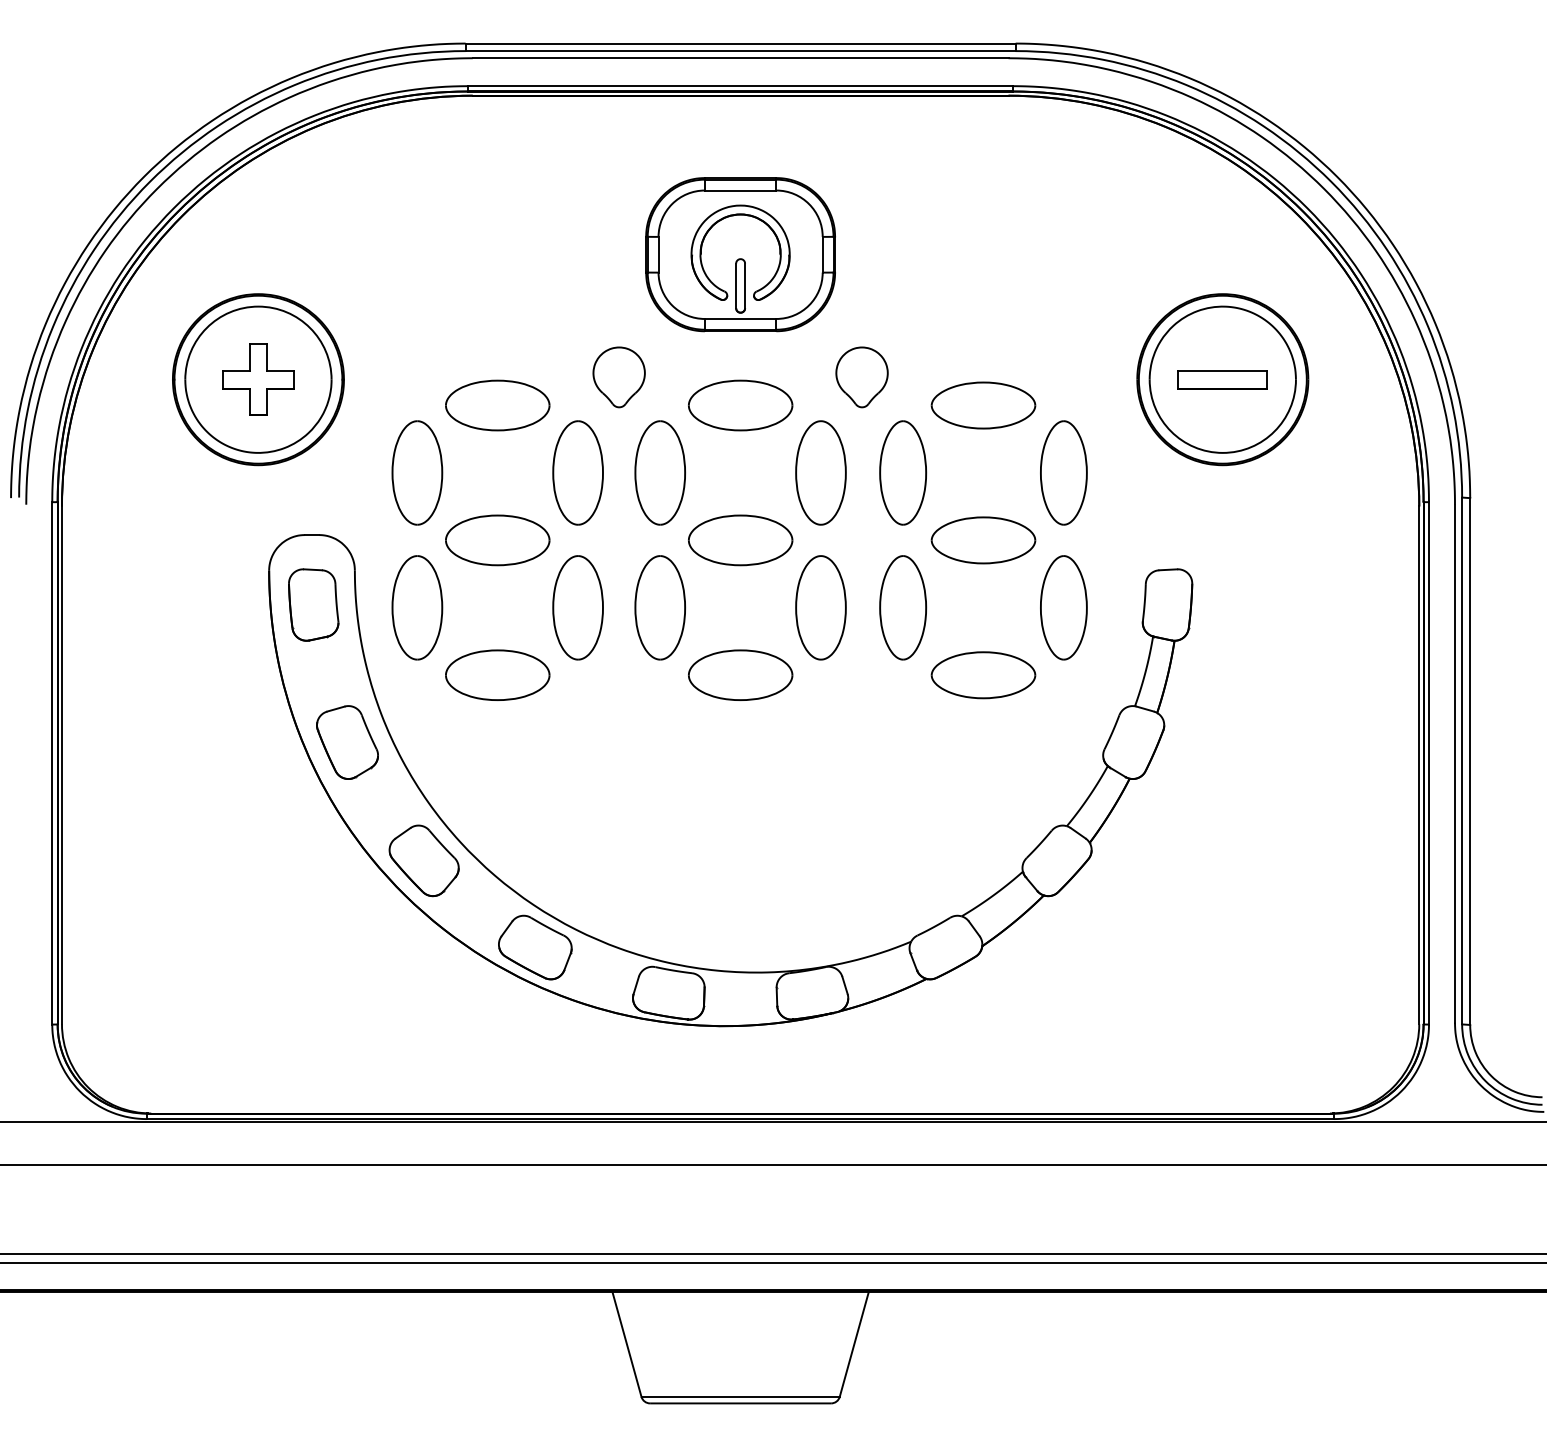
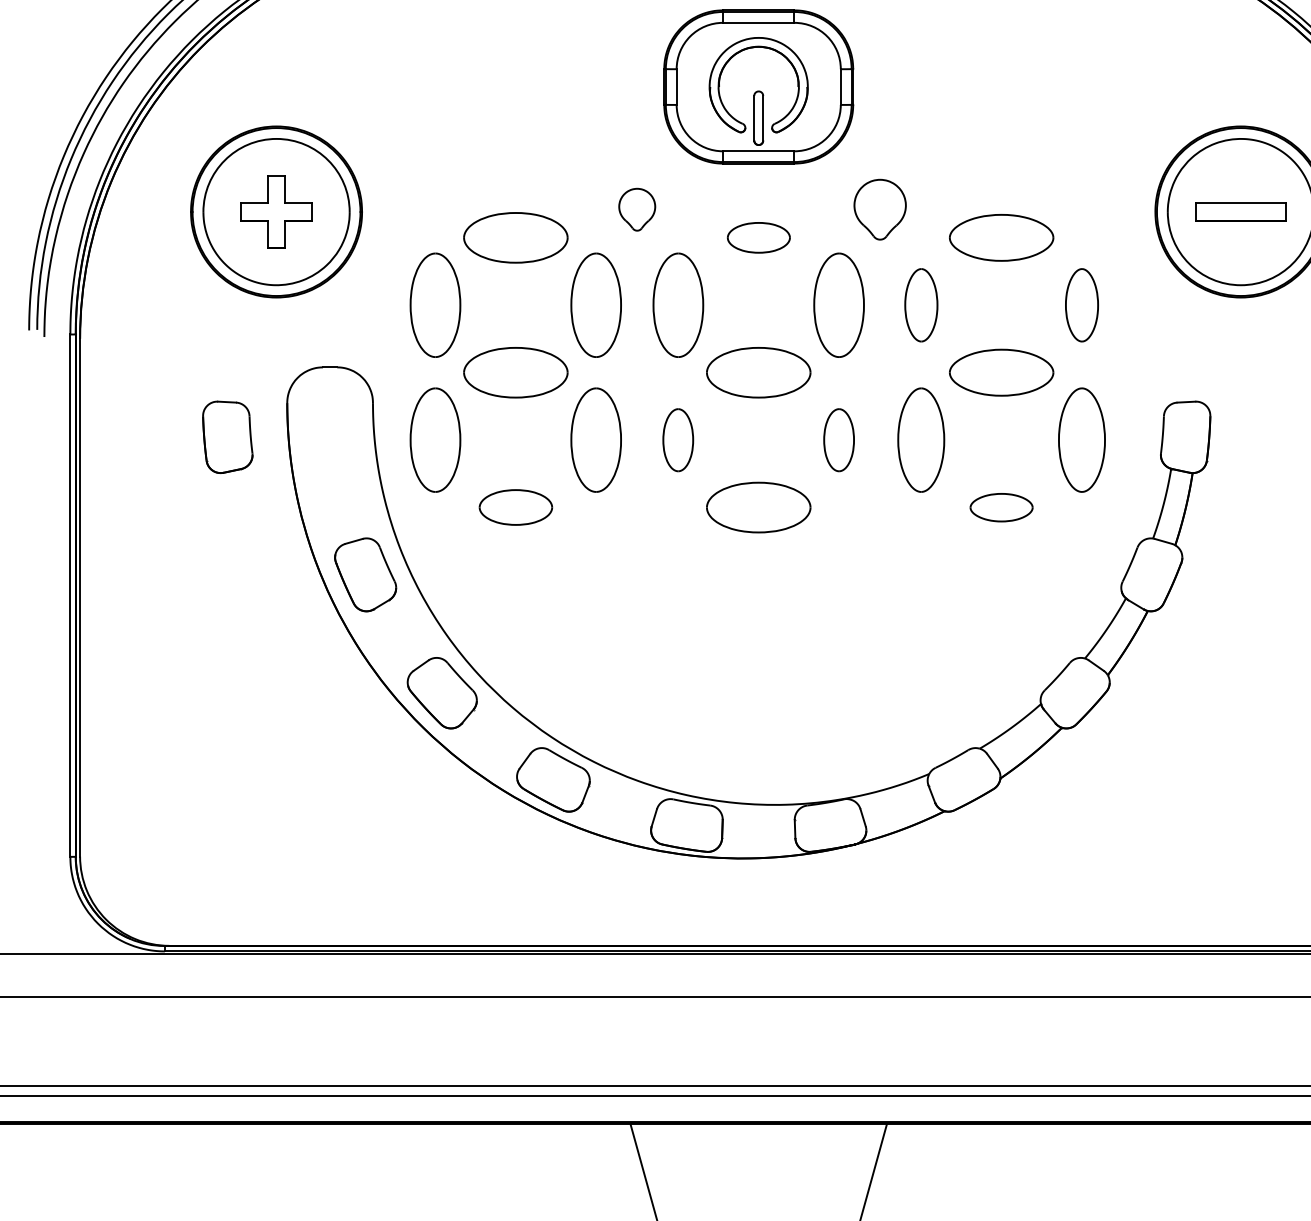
part: (618, 377) -> (636, 209), size x0.7
part: (740, 405) -> (758, 237), size x0.6
part: (903, 472) -> (921, 304), size x0.7
part: (1063, 472) -> (1081, 304), size x0.7
part: (313, 604) -> (227, 436), moved
part: (659, 607) -> (677, 439), size x0.6
part: (820, 607) -> (838, 439), size x0.6
part: (497, 674) -> (515, 506), size x0.7
part: (983, 675) -> (1001, 507), size x0.6

